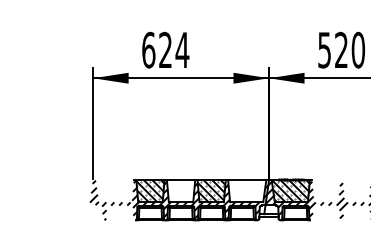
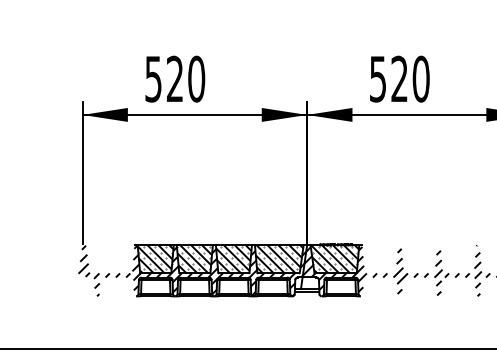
text: (165, 49) -> (175, 78), 624 -> 520
hatch: (180, 191) -> (194, 259), added
hatch: (247, 191) -> (279, 259), added

